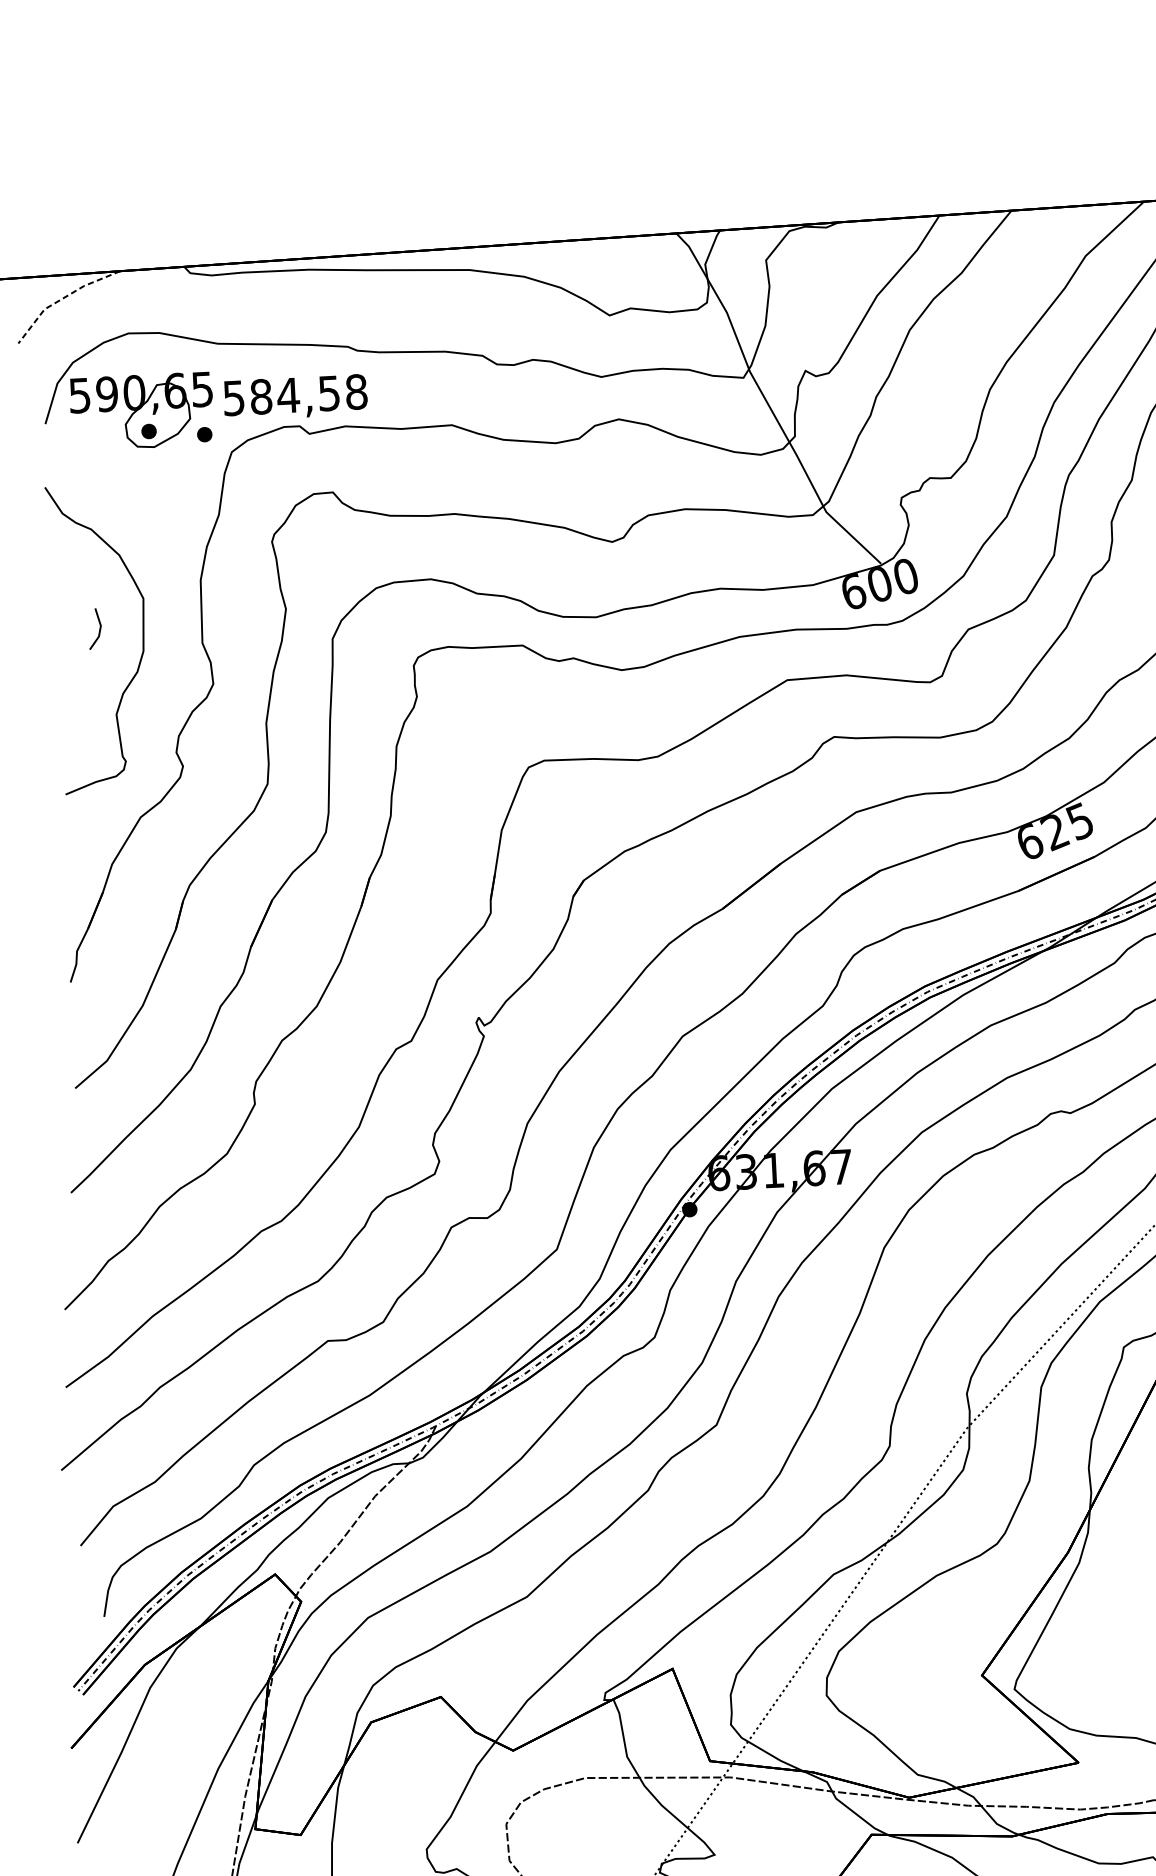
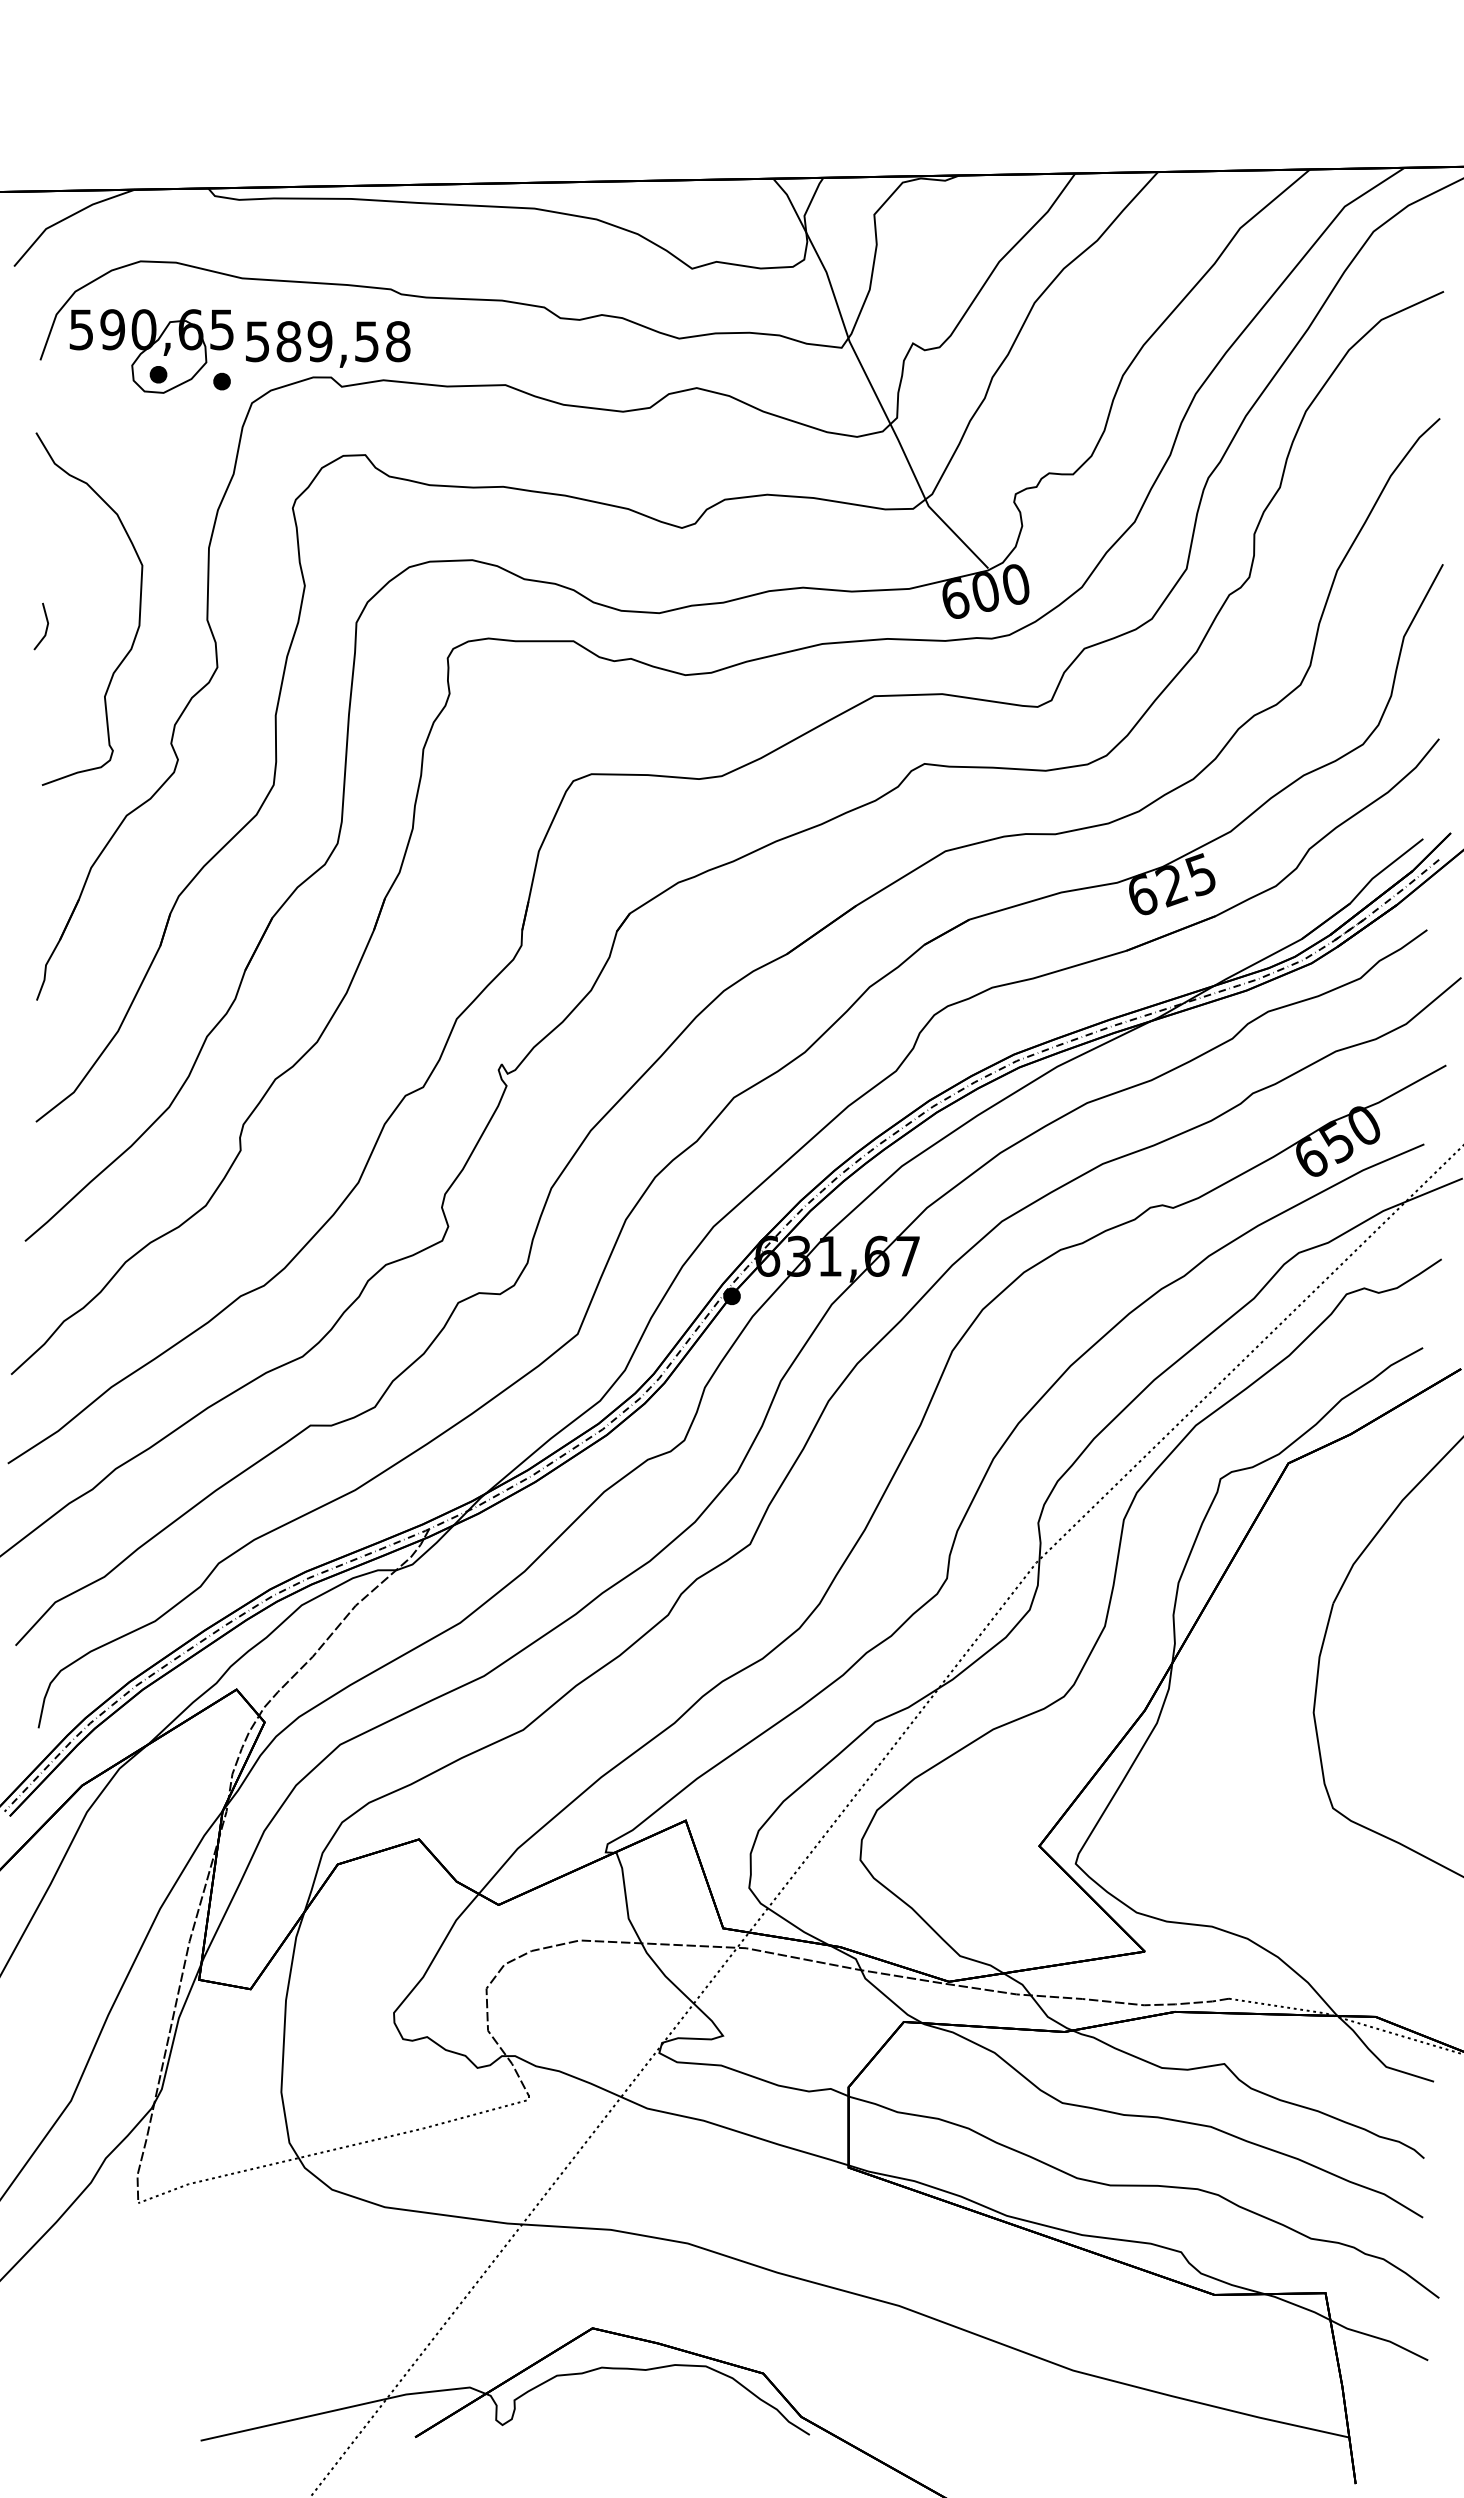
line: (62, 298) -> (67, 217), dashed -> solid
text: (288, 395) -> (320, 341), 584,58 -> 589,58
line: (99, 628) -> (46, 626), moved

